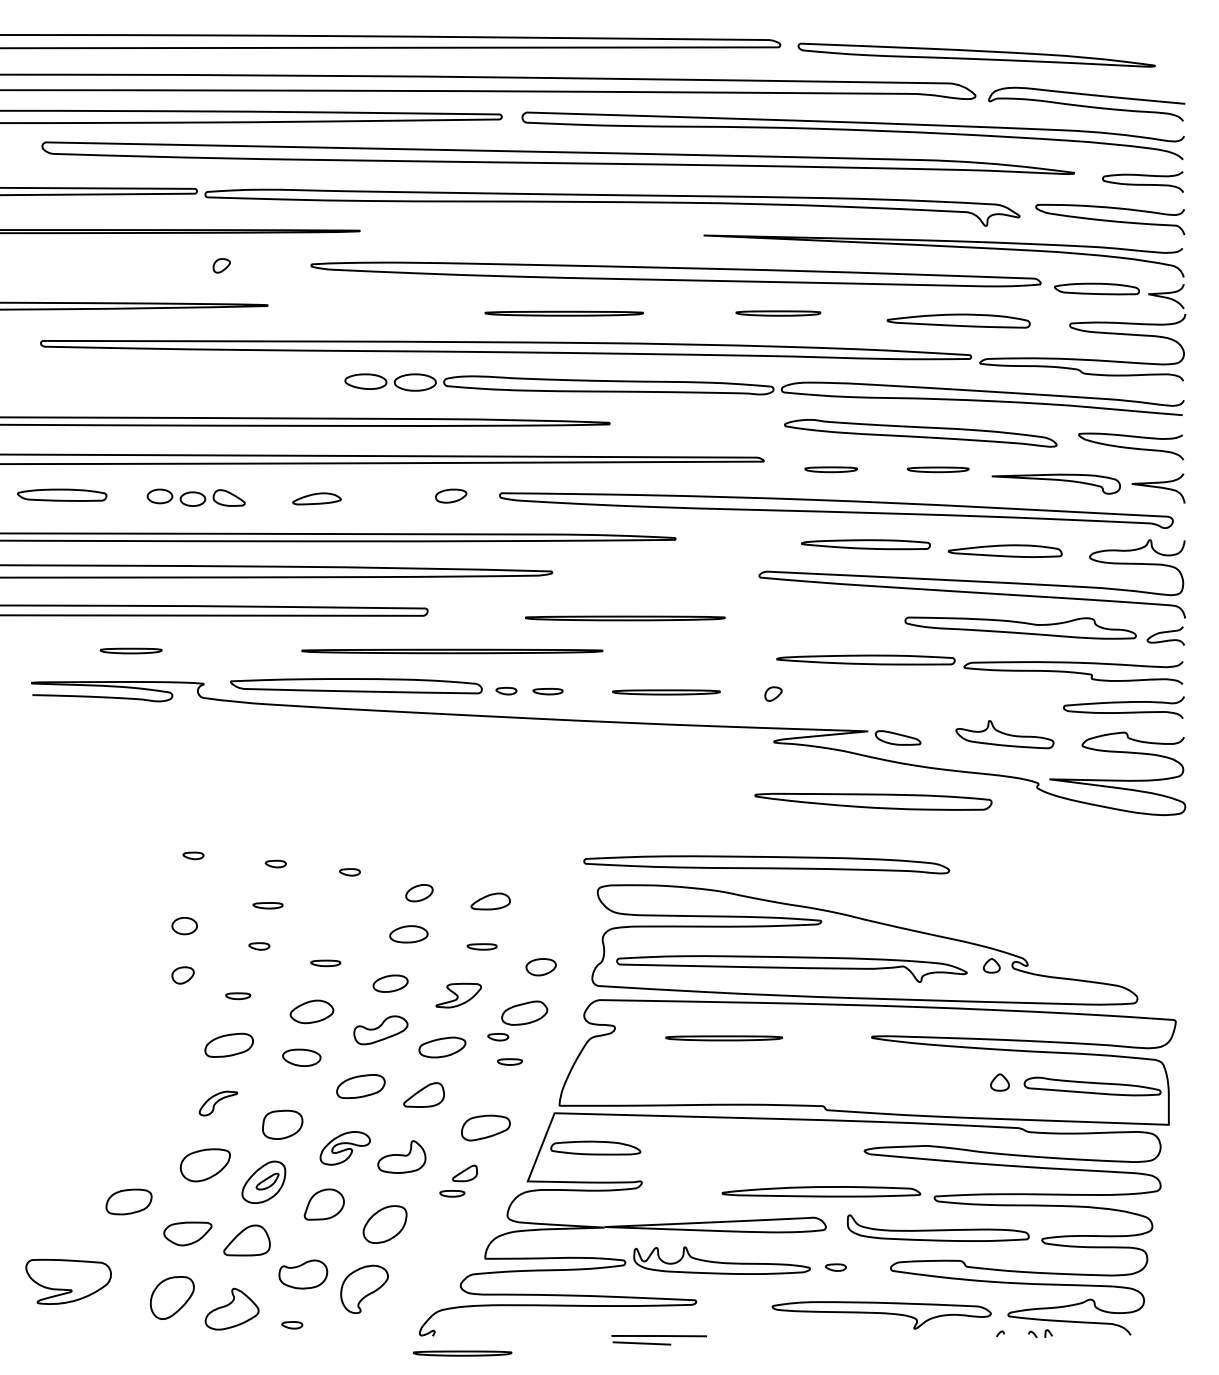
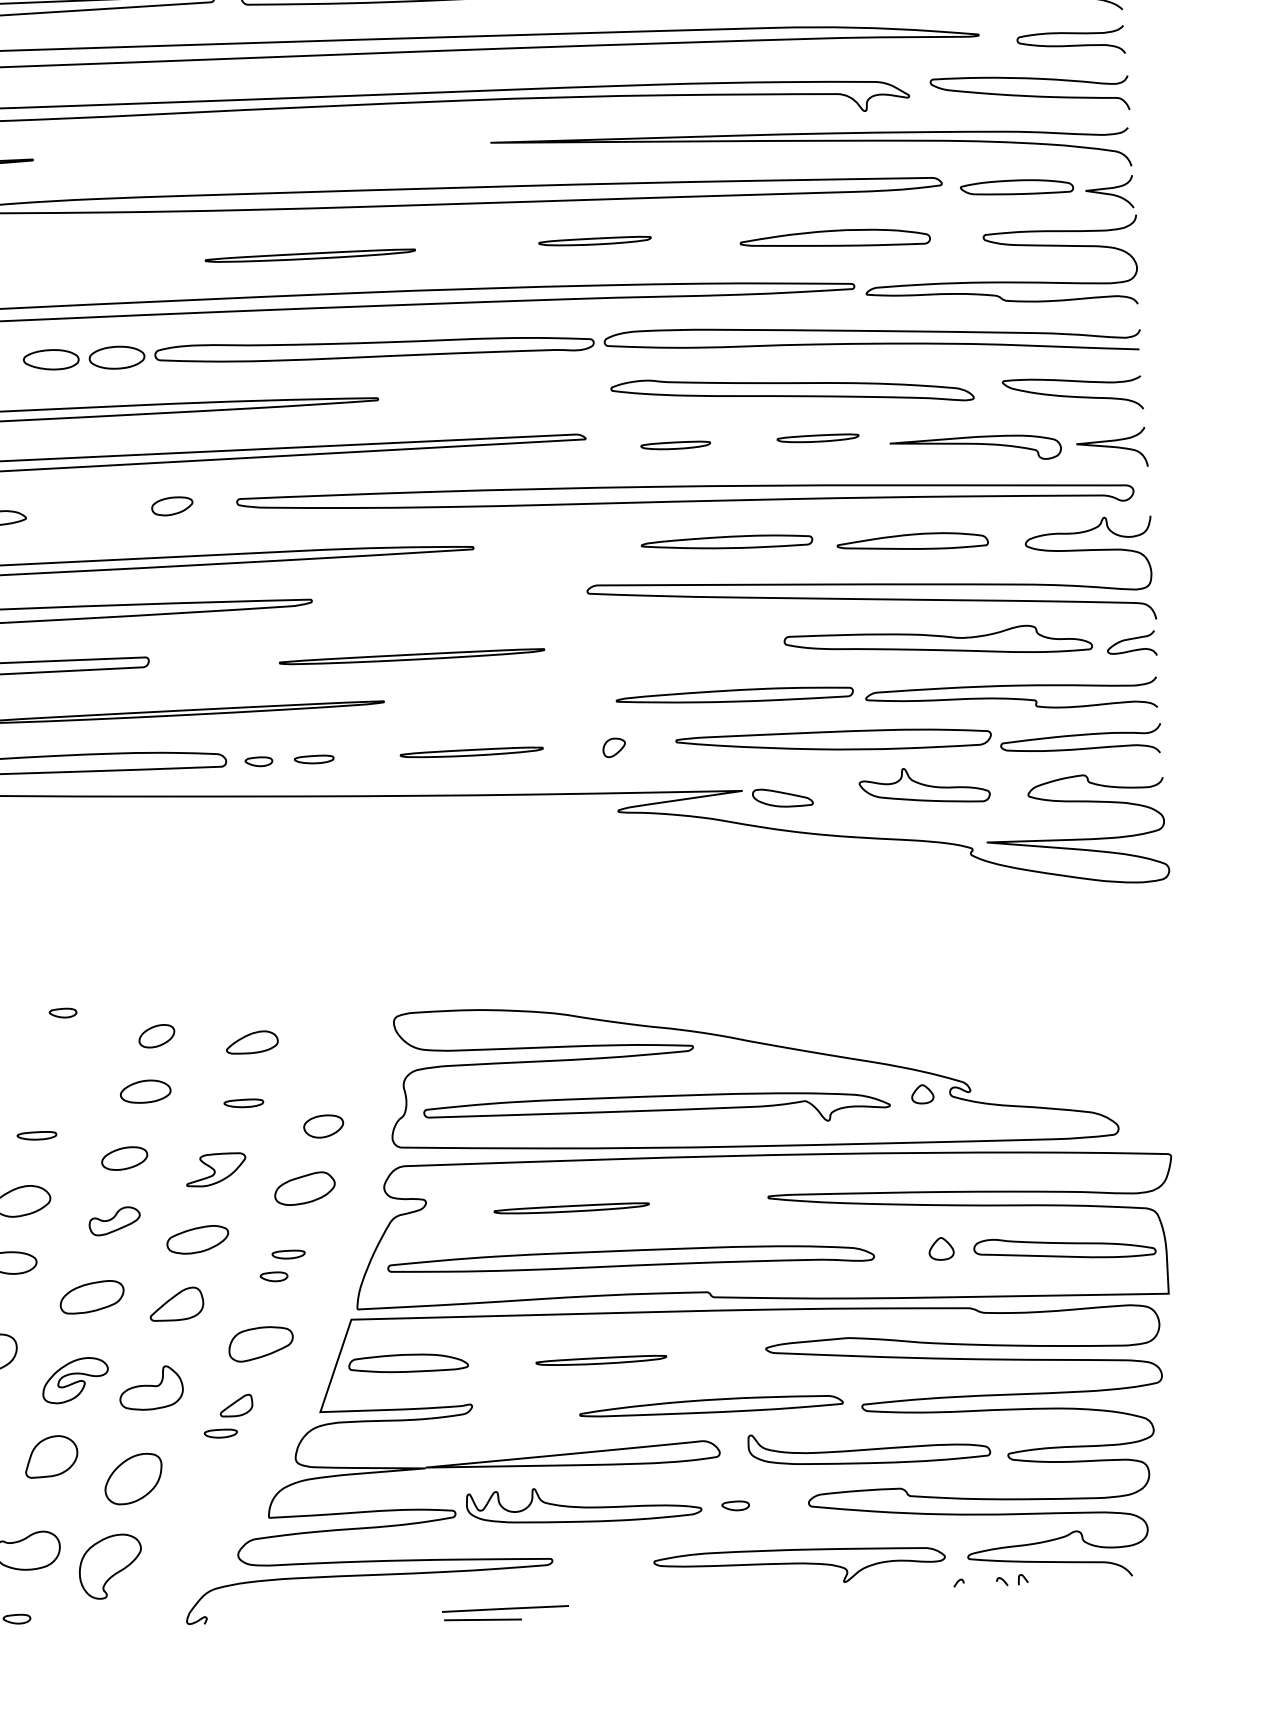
part: (873, 801) -> (833, 741), moved
part: (766, 864) -> (630, 1260), moved
part: (380, 1030) -> (114, 1221), size x0.71
part: (498, 1037) -> (274, 1277), moved
part: (462, 1353) -> (601, 1360), moved

